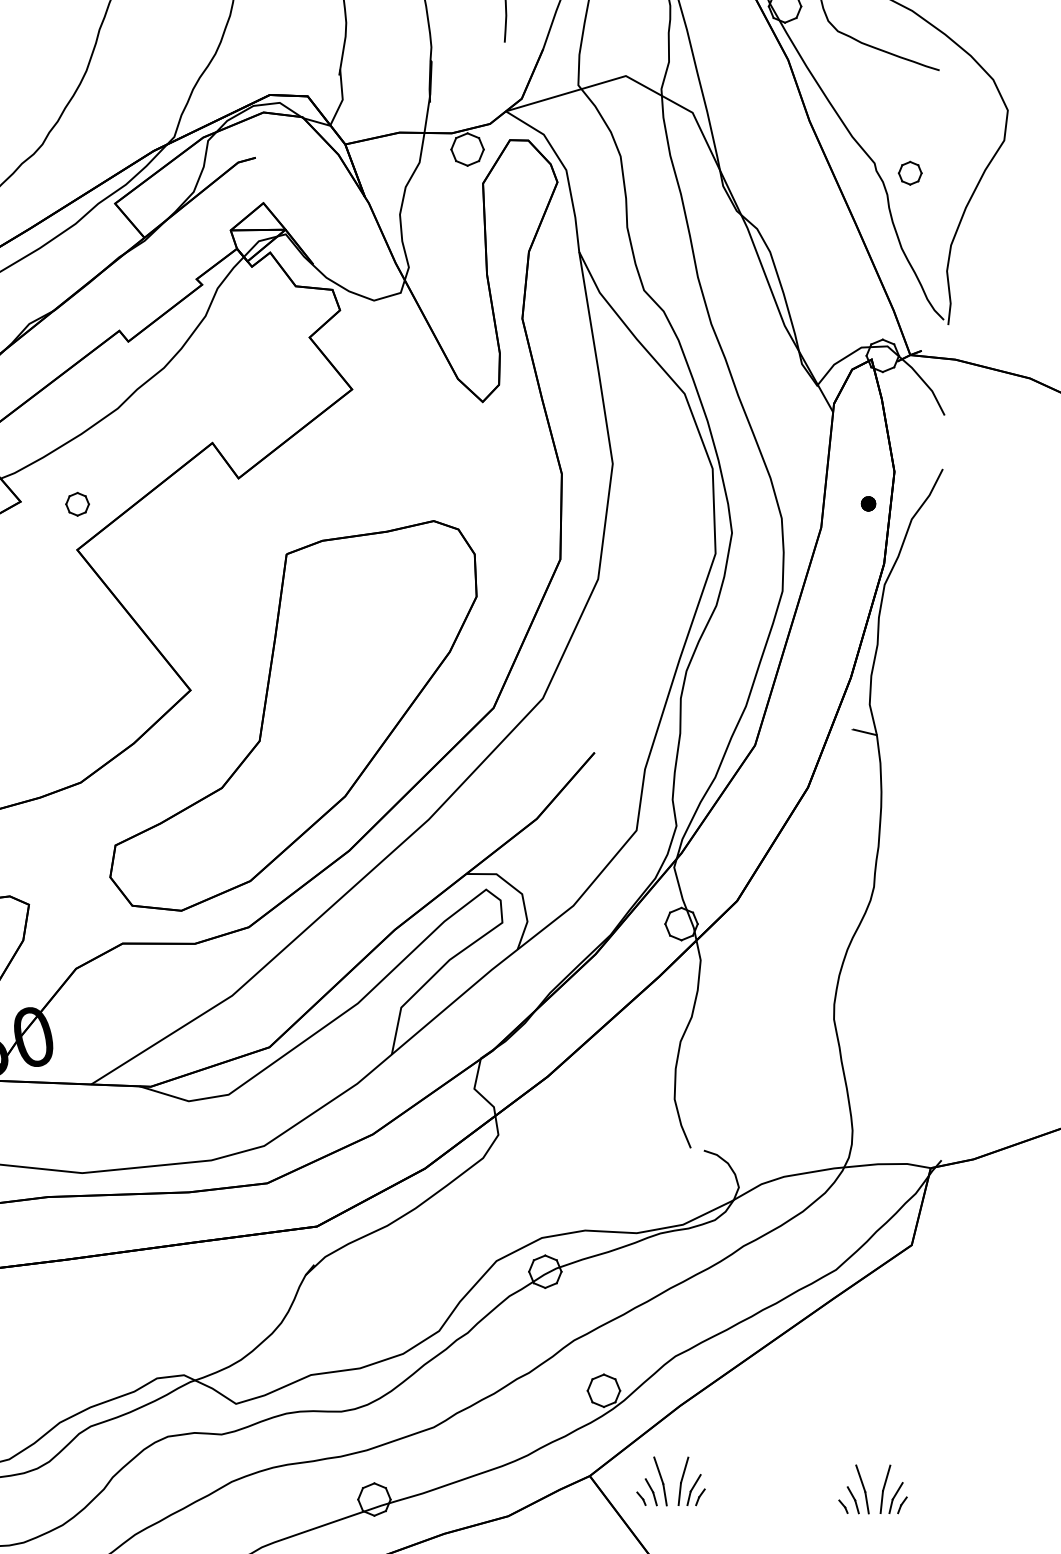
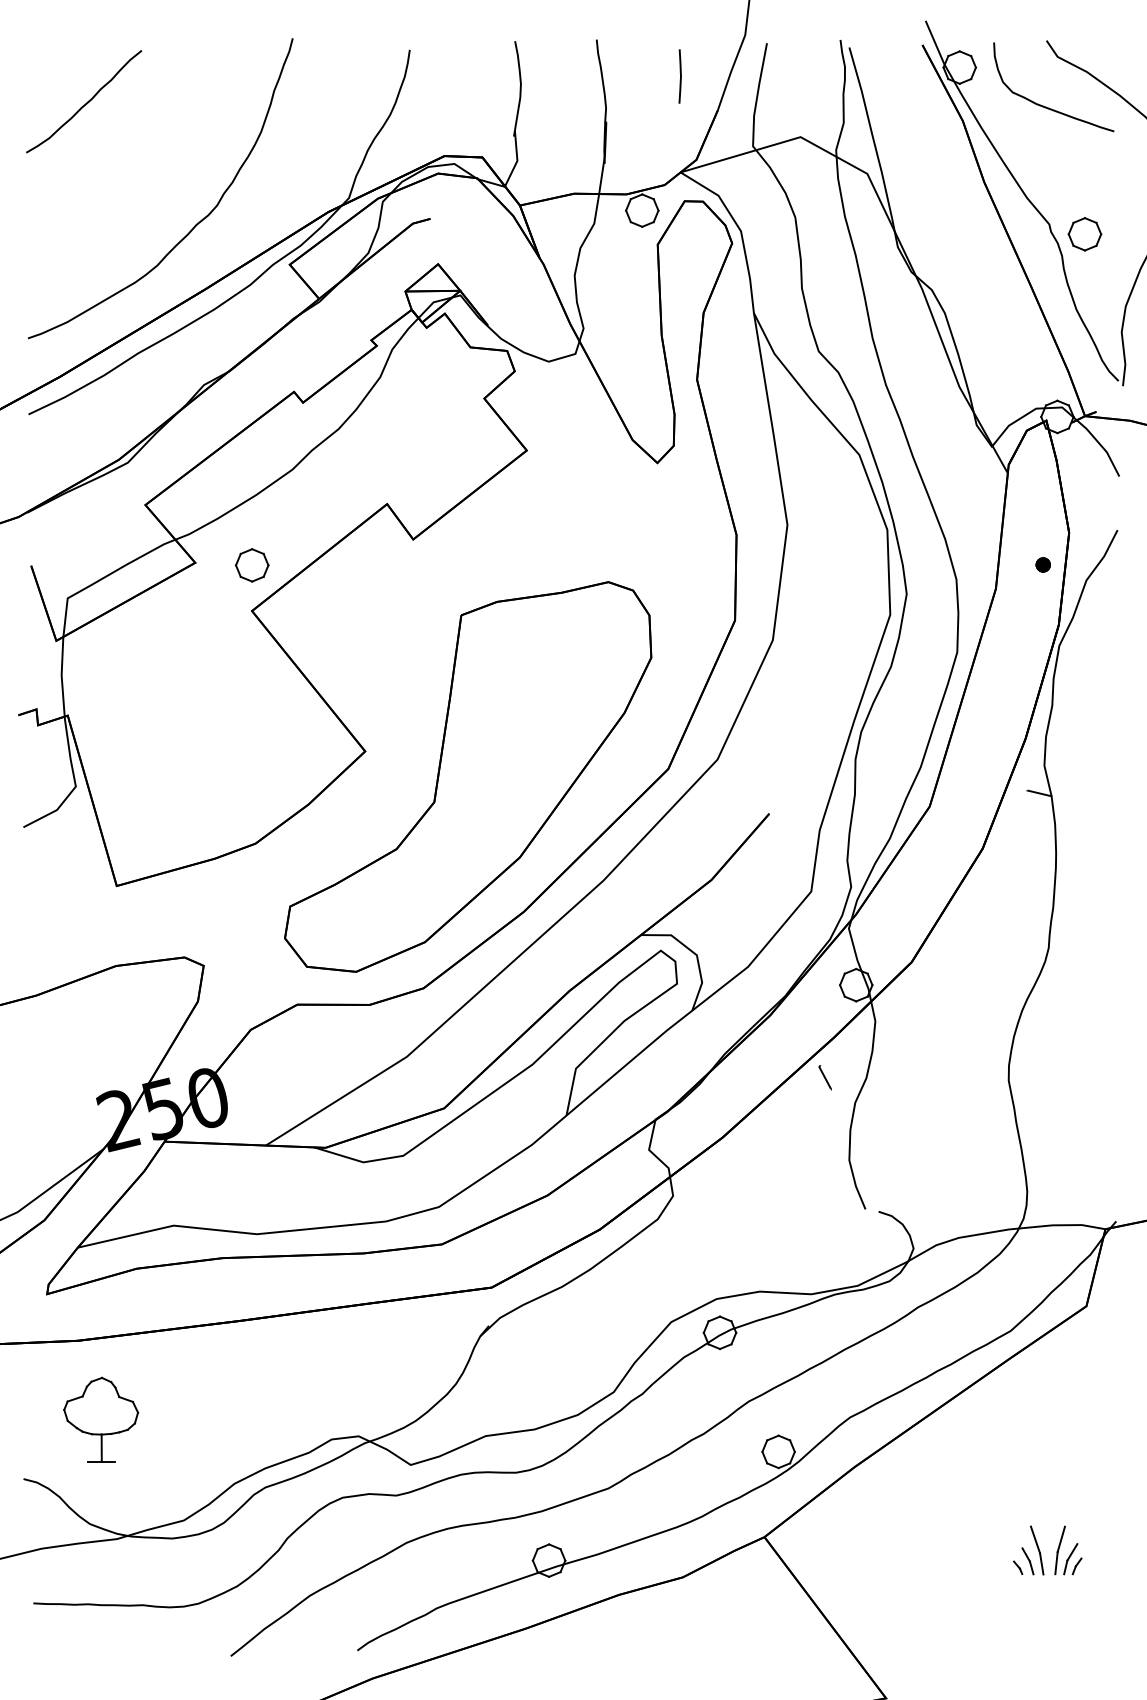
part: (909, 173) -> (1084, 234), size x1.43
part: (77, 504) -> (252, 565), size x1.43
curve: (649, 1016) -> (824, 1077), added
part: (664, 1484) -> (839, 1545), removed

